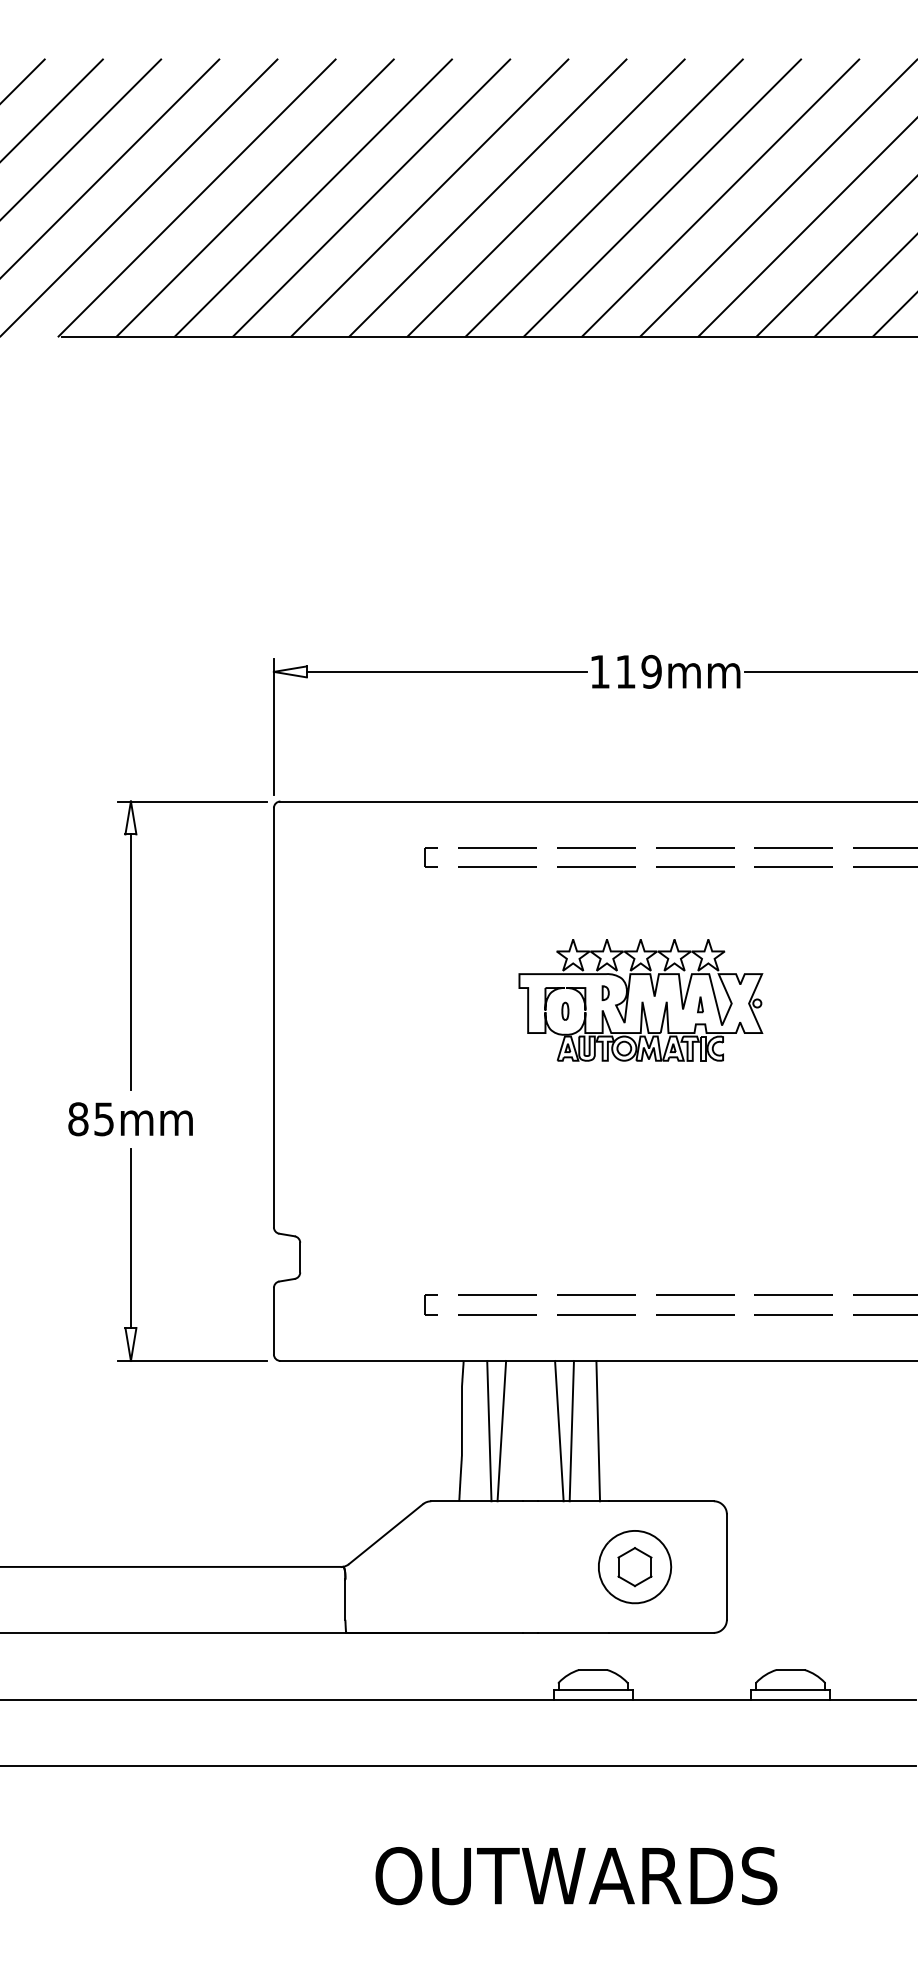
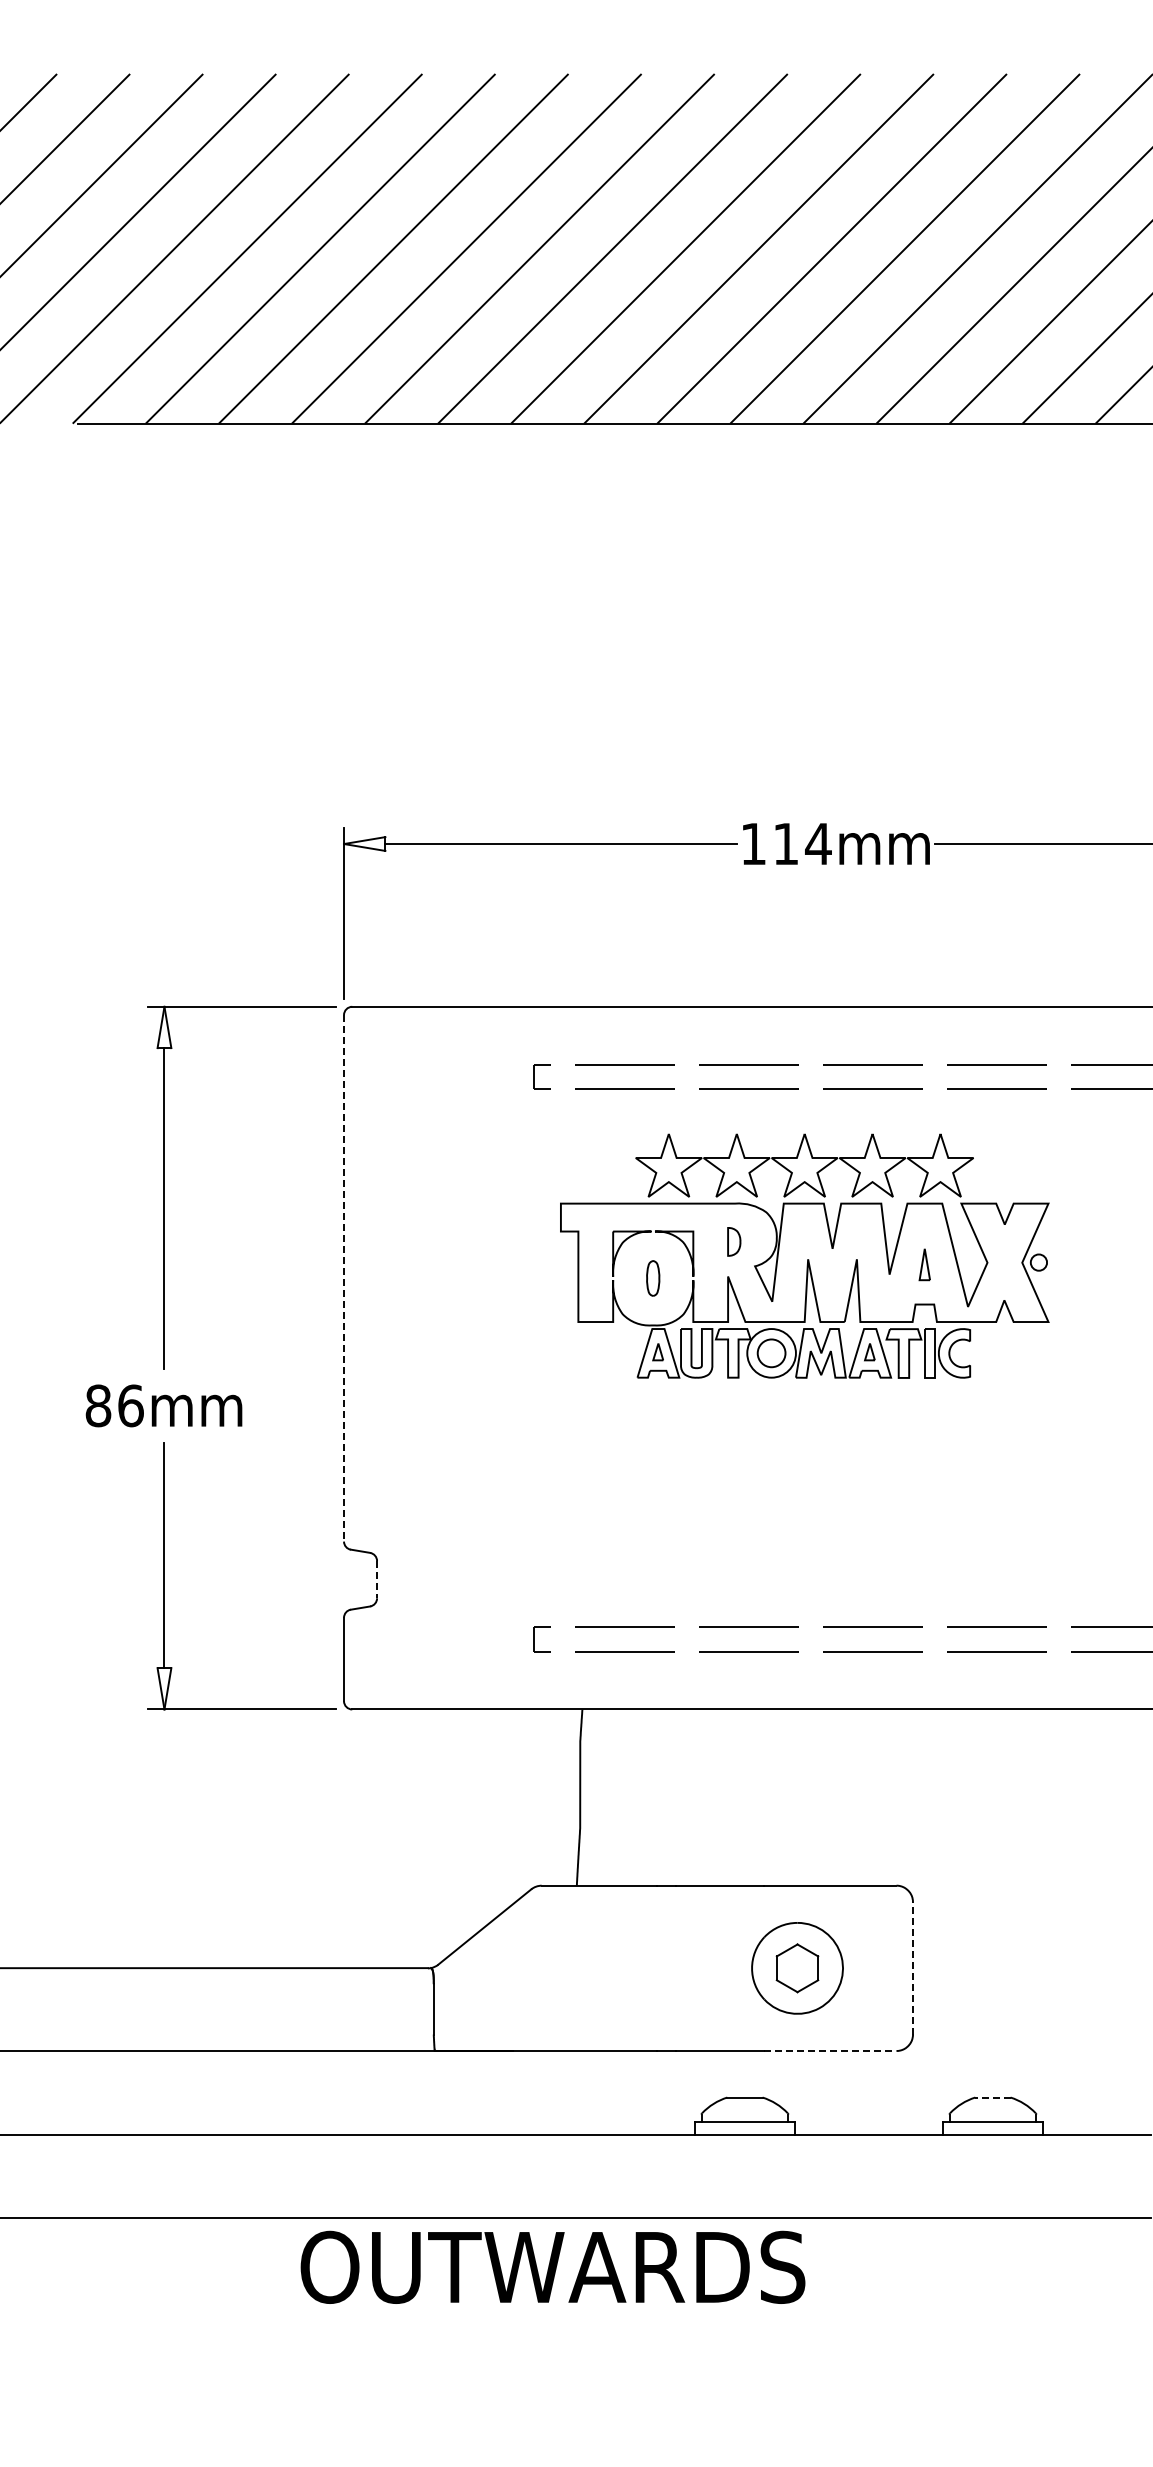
text: (651, 671) -> (818, 843), 119mm -> 114mm
part: (640, 1000) -> (804, 1256), size x1.6
line: (274, 1017) -> (344, 1278), solid -> dashed
text: (103, 1118) -> (130, 1405), 85mm -> 86mm
line: (300, 1257) -> (377, 1579), solid -> dashed
line: (489, 1431) -> (614, 1797), removed
line: (501, 1431) -> (629, 1797), removed
line: (559, 1431) -> (702, 1797), removed
line: (571, 1431) -> (717, 1797), removed
line: (598, 1431) -> (751, 1797), removed
line: (727, 1566) -> (913, 1967), solid -> dashed
line: (661, 1633) -> (830, 2051), solid -> dashed
line: (790, 1669) -> (992, 2097), solid -> dashed
text: (576, 1875) -> (552, 2266), moved

